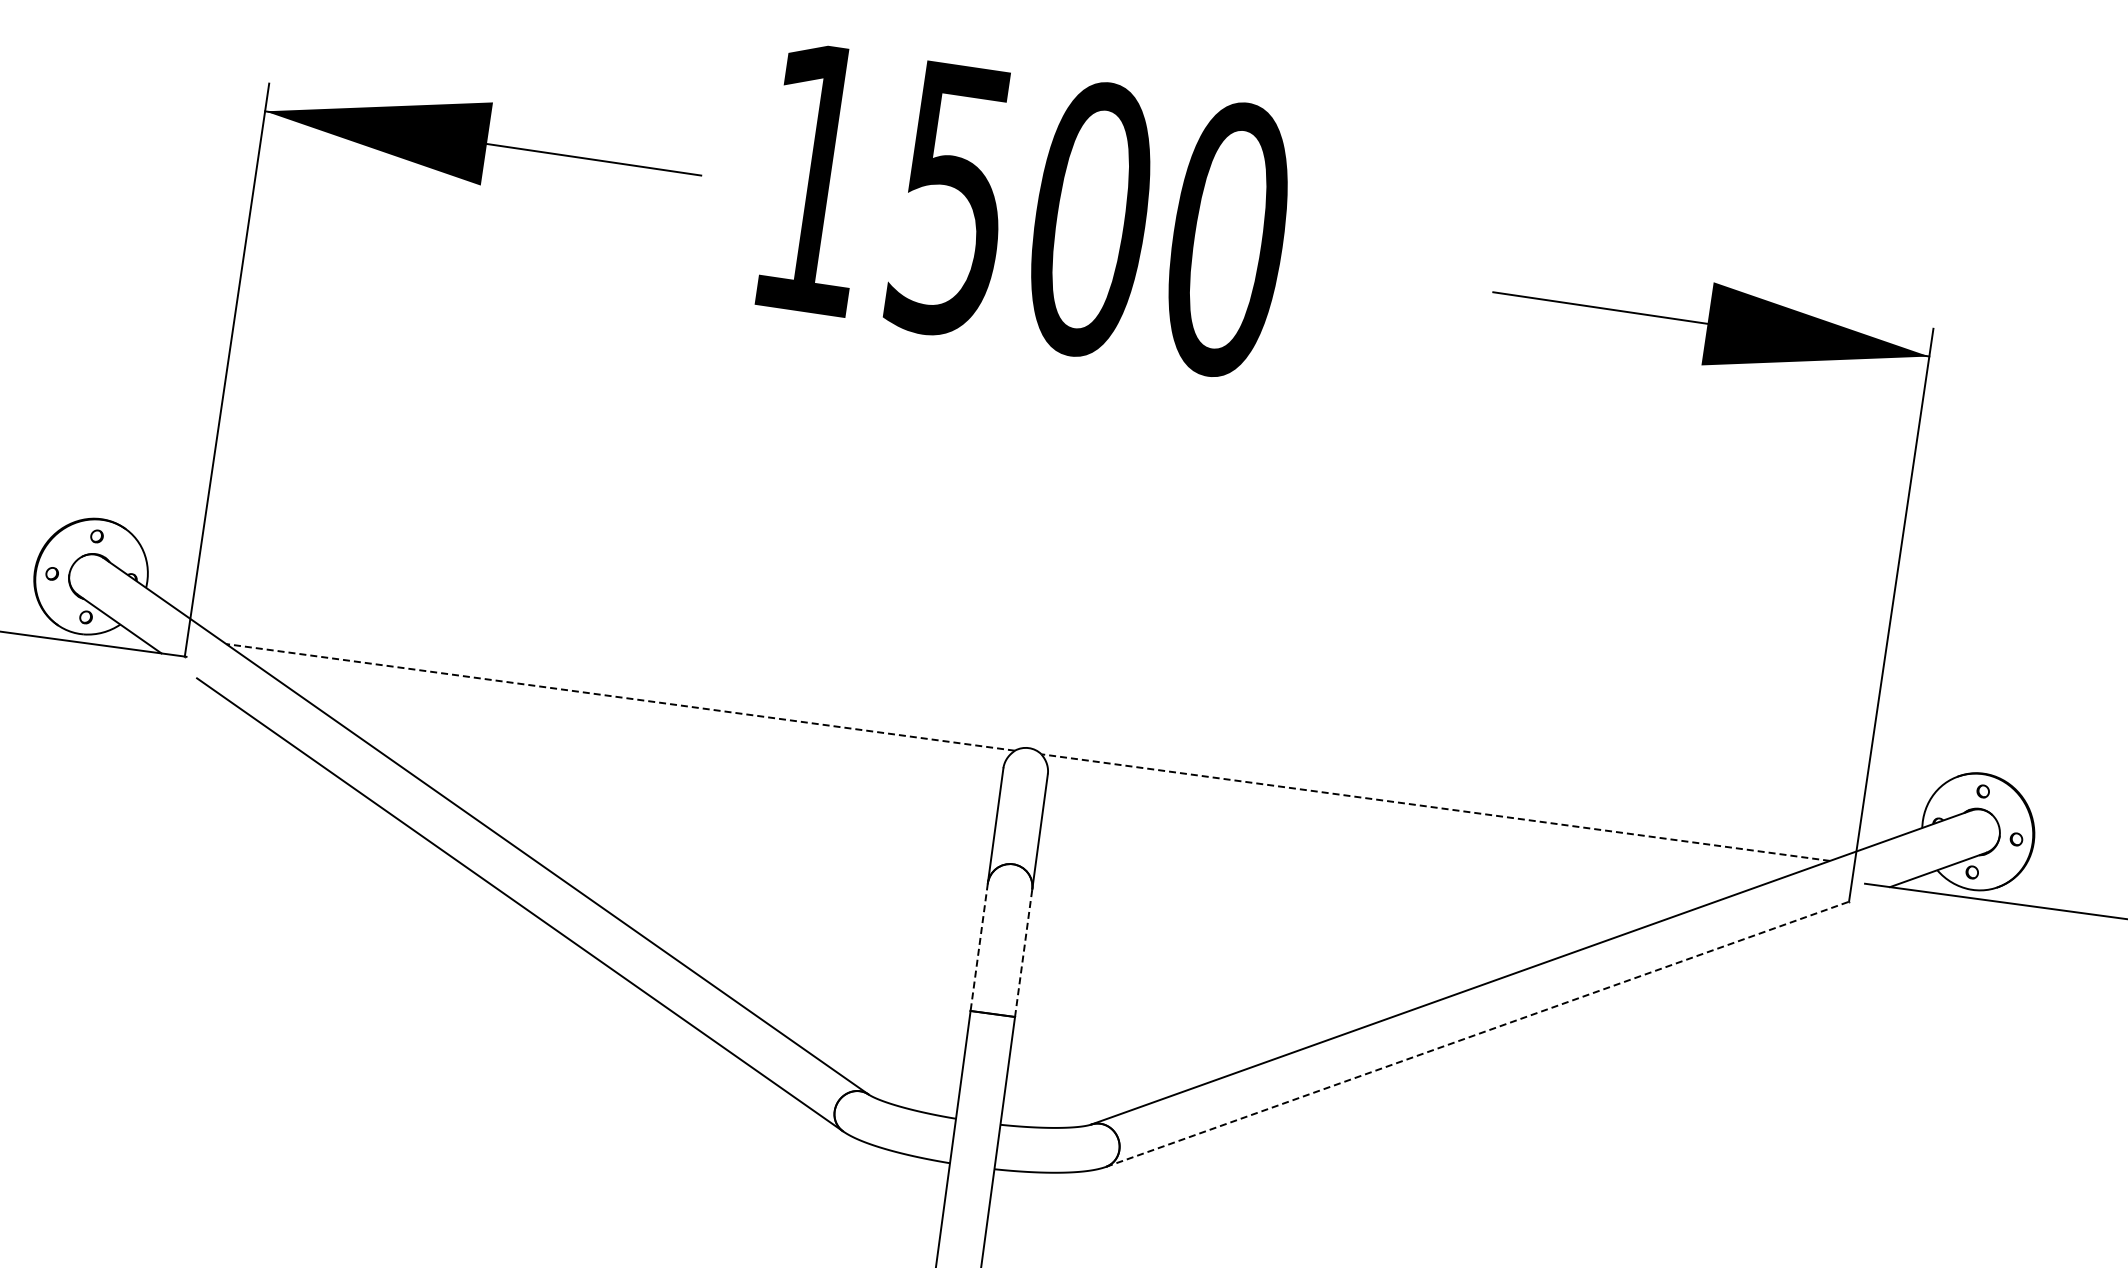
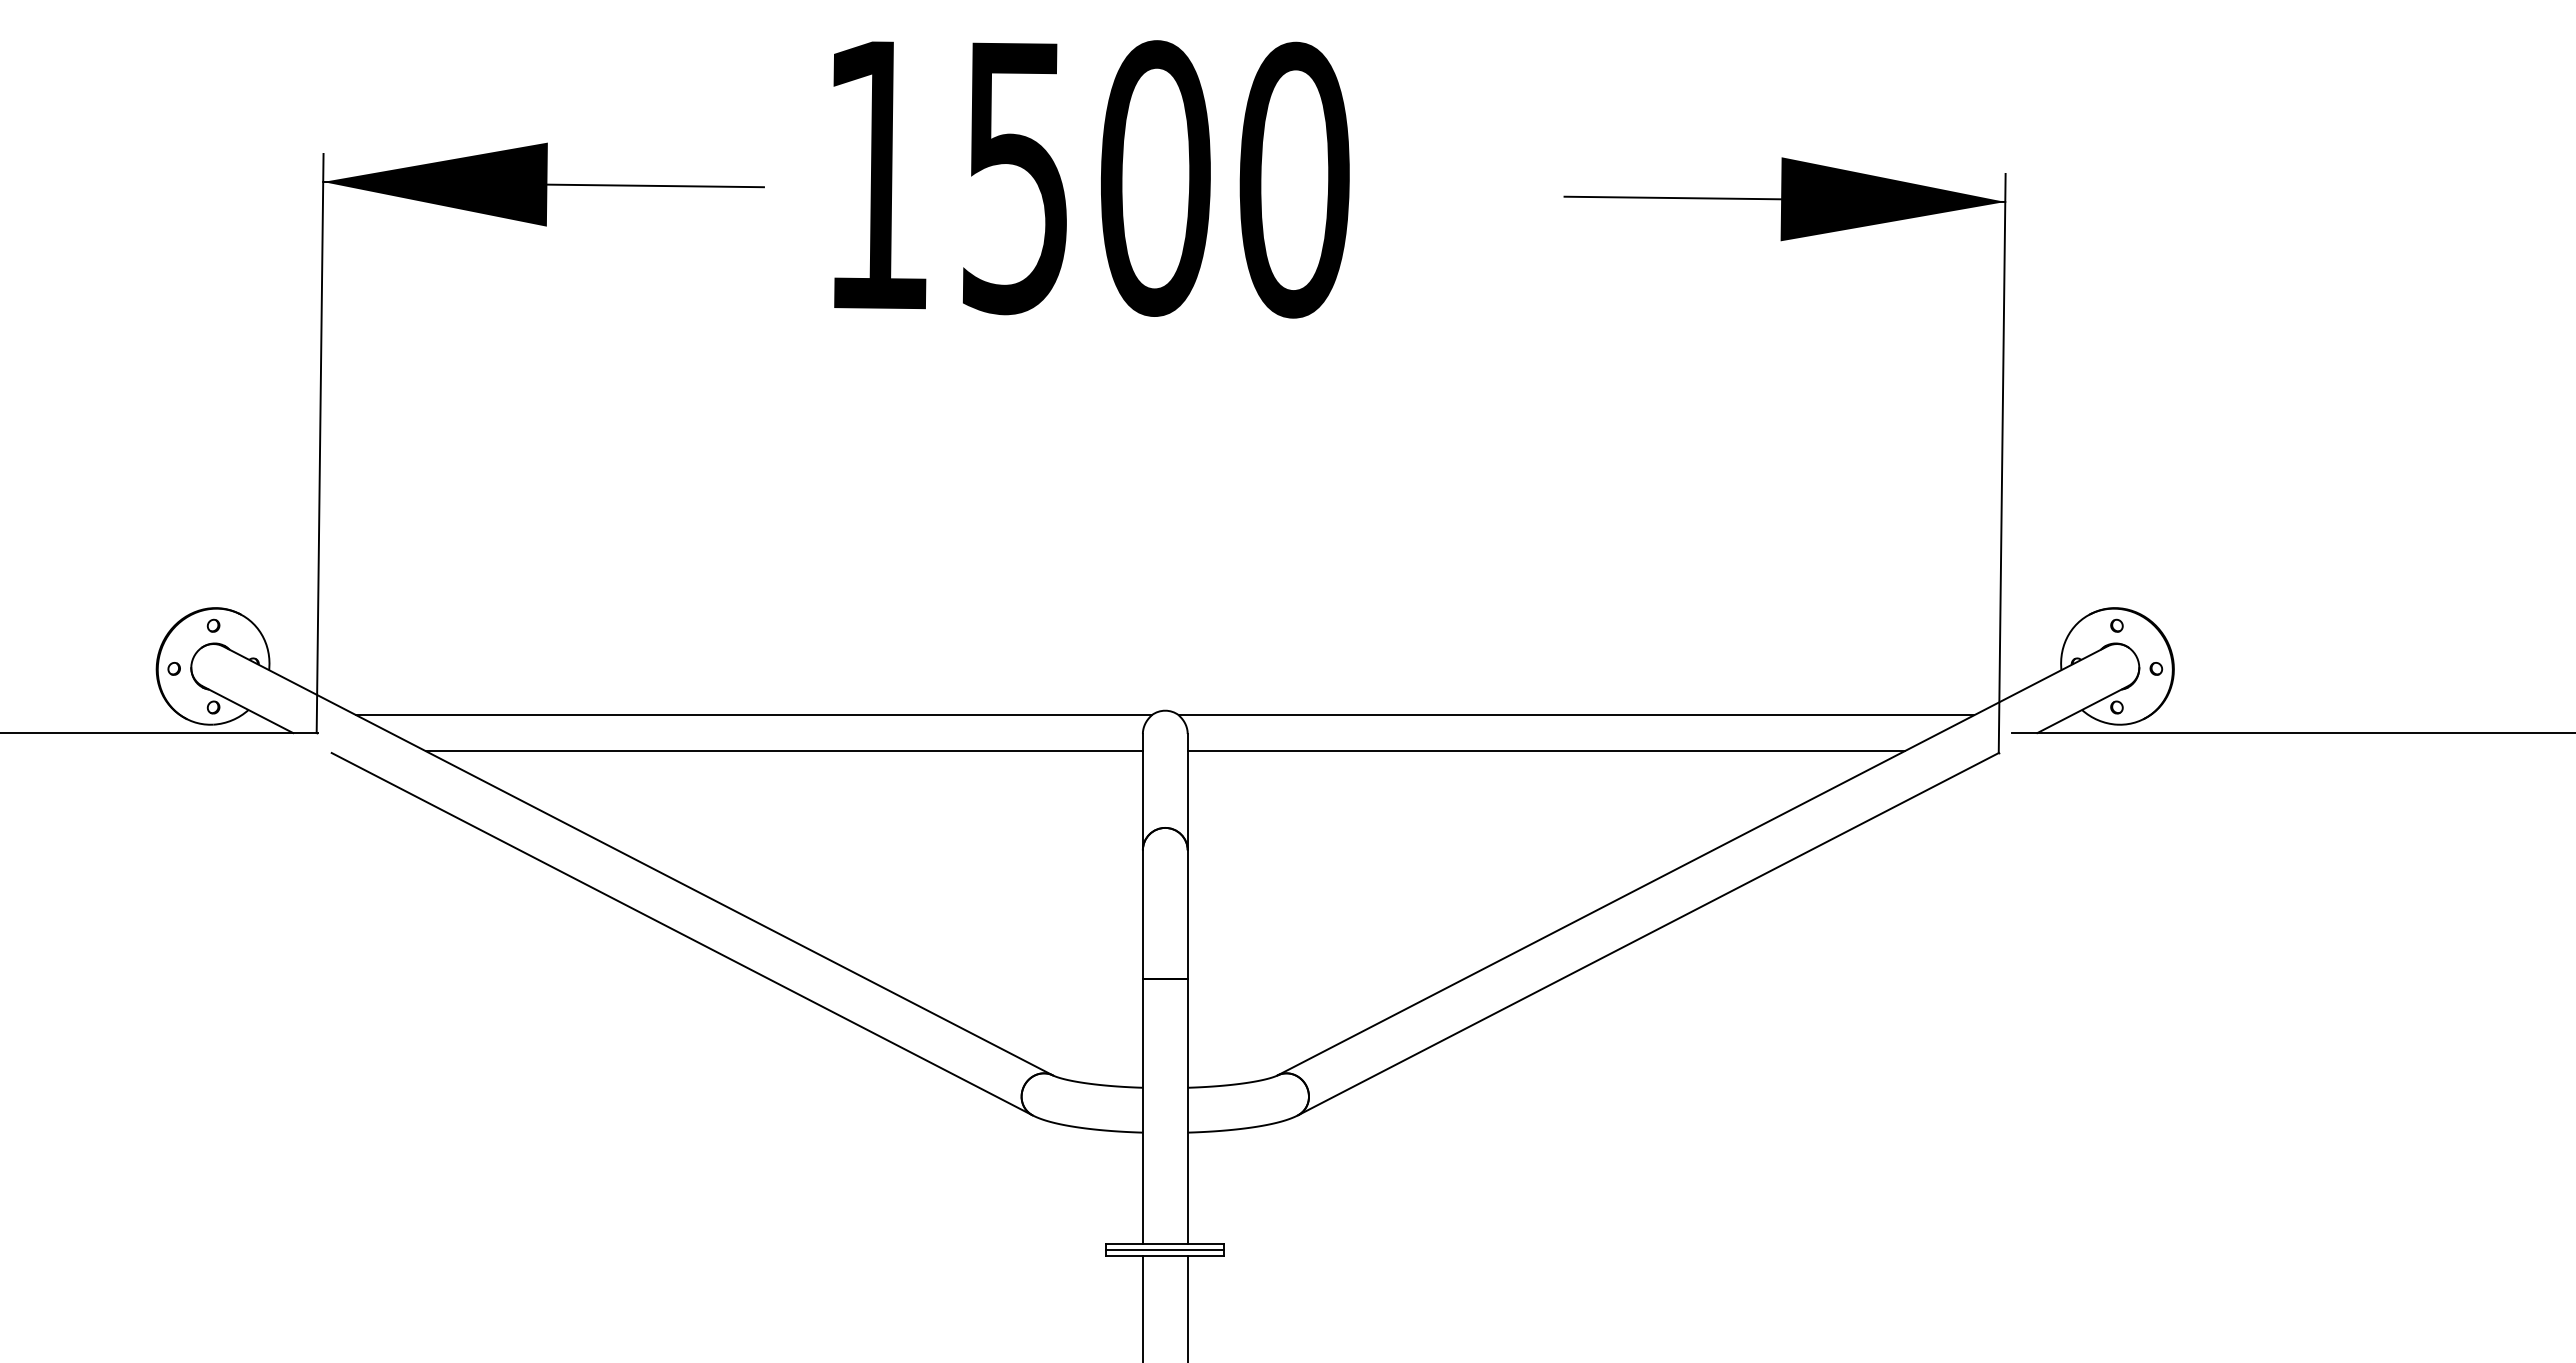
line: (621, 697) -> (754, 715), dashed -> solid
line: (644, 737) -> (783, 751), added
line: (1435, 807) -> (1576, 715), dashed -> solid
line: (1401, 839) -> (1546, 751), added
line: (978, 947) -> (1142, 915), dashed -> solid
line: (1023, 953) -> (1187, 914), dashed -> solid
line: (1477, 1034) -> (1648, 934), dashed -> solid

